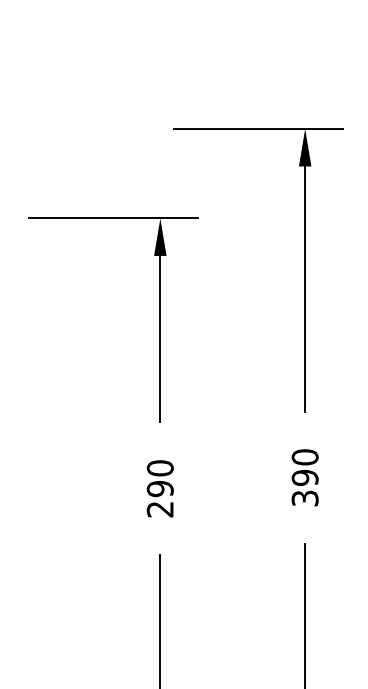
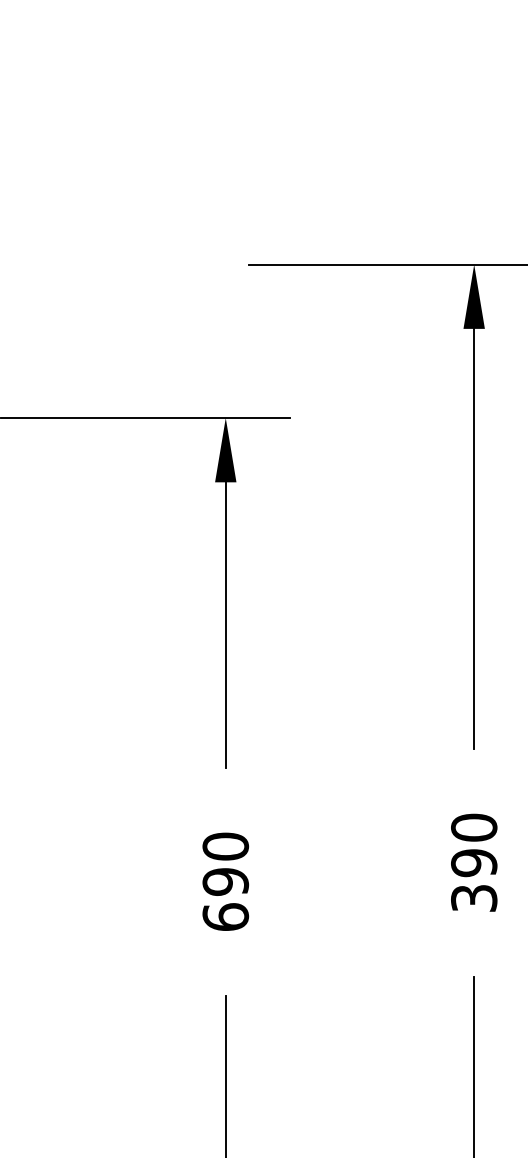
text: (159, 509) -> (224, 917), 290 -> 690

